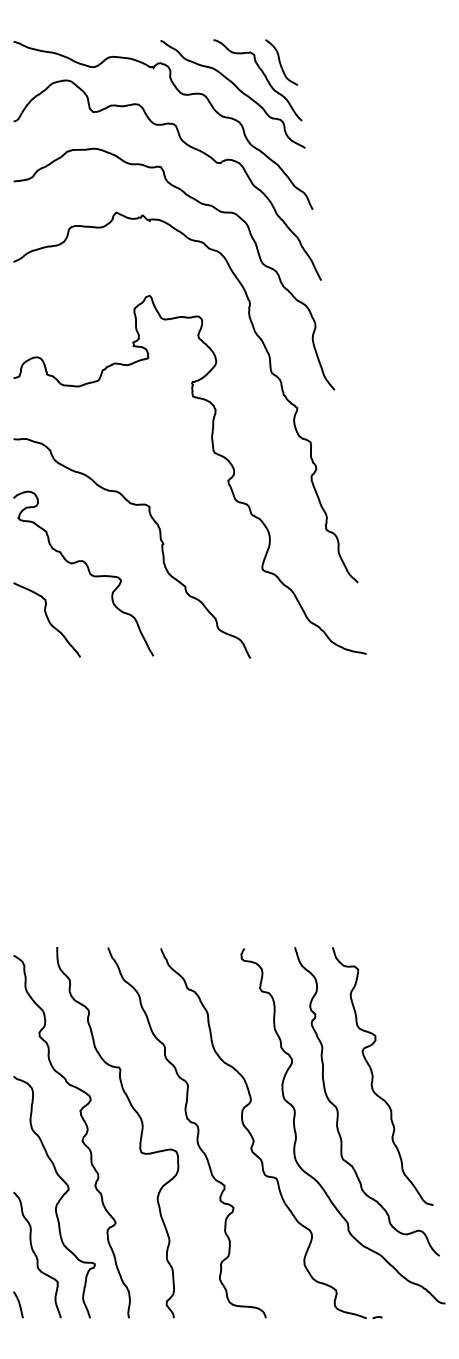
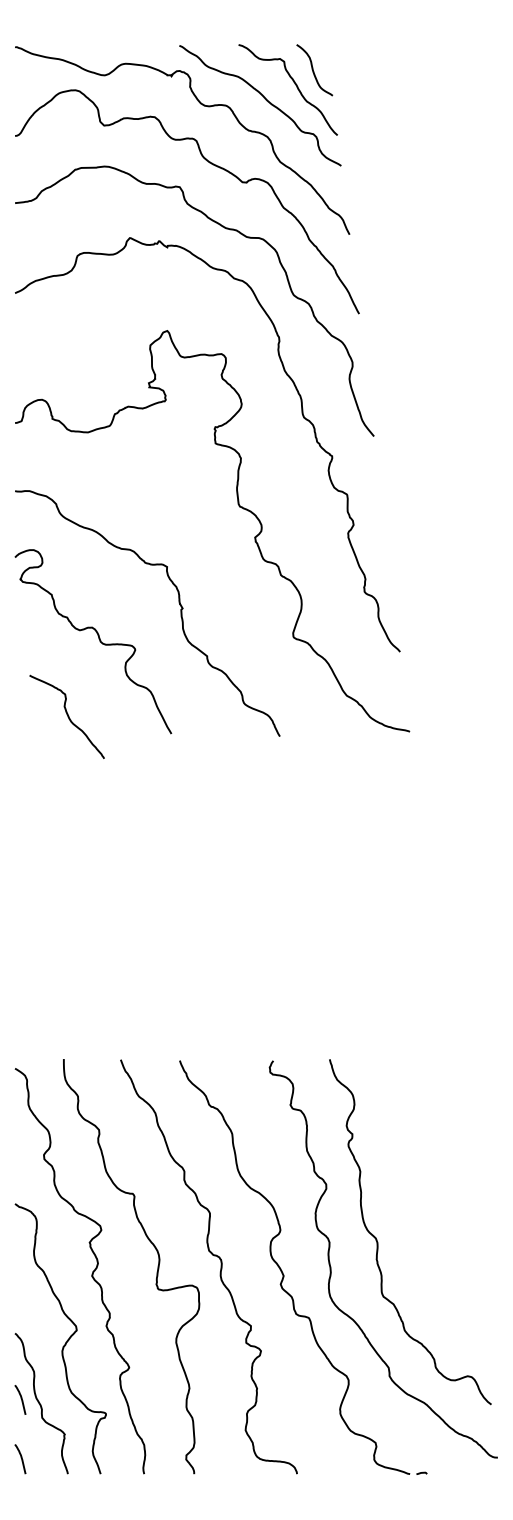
curve: (46, 618) -> (66, 715), moved
curve: (373, 1076) -> (417, 1203), removed
curve: (18, 1251) -> (20, 1399), added

